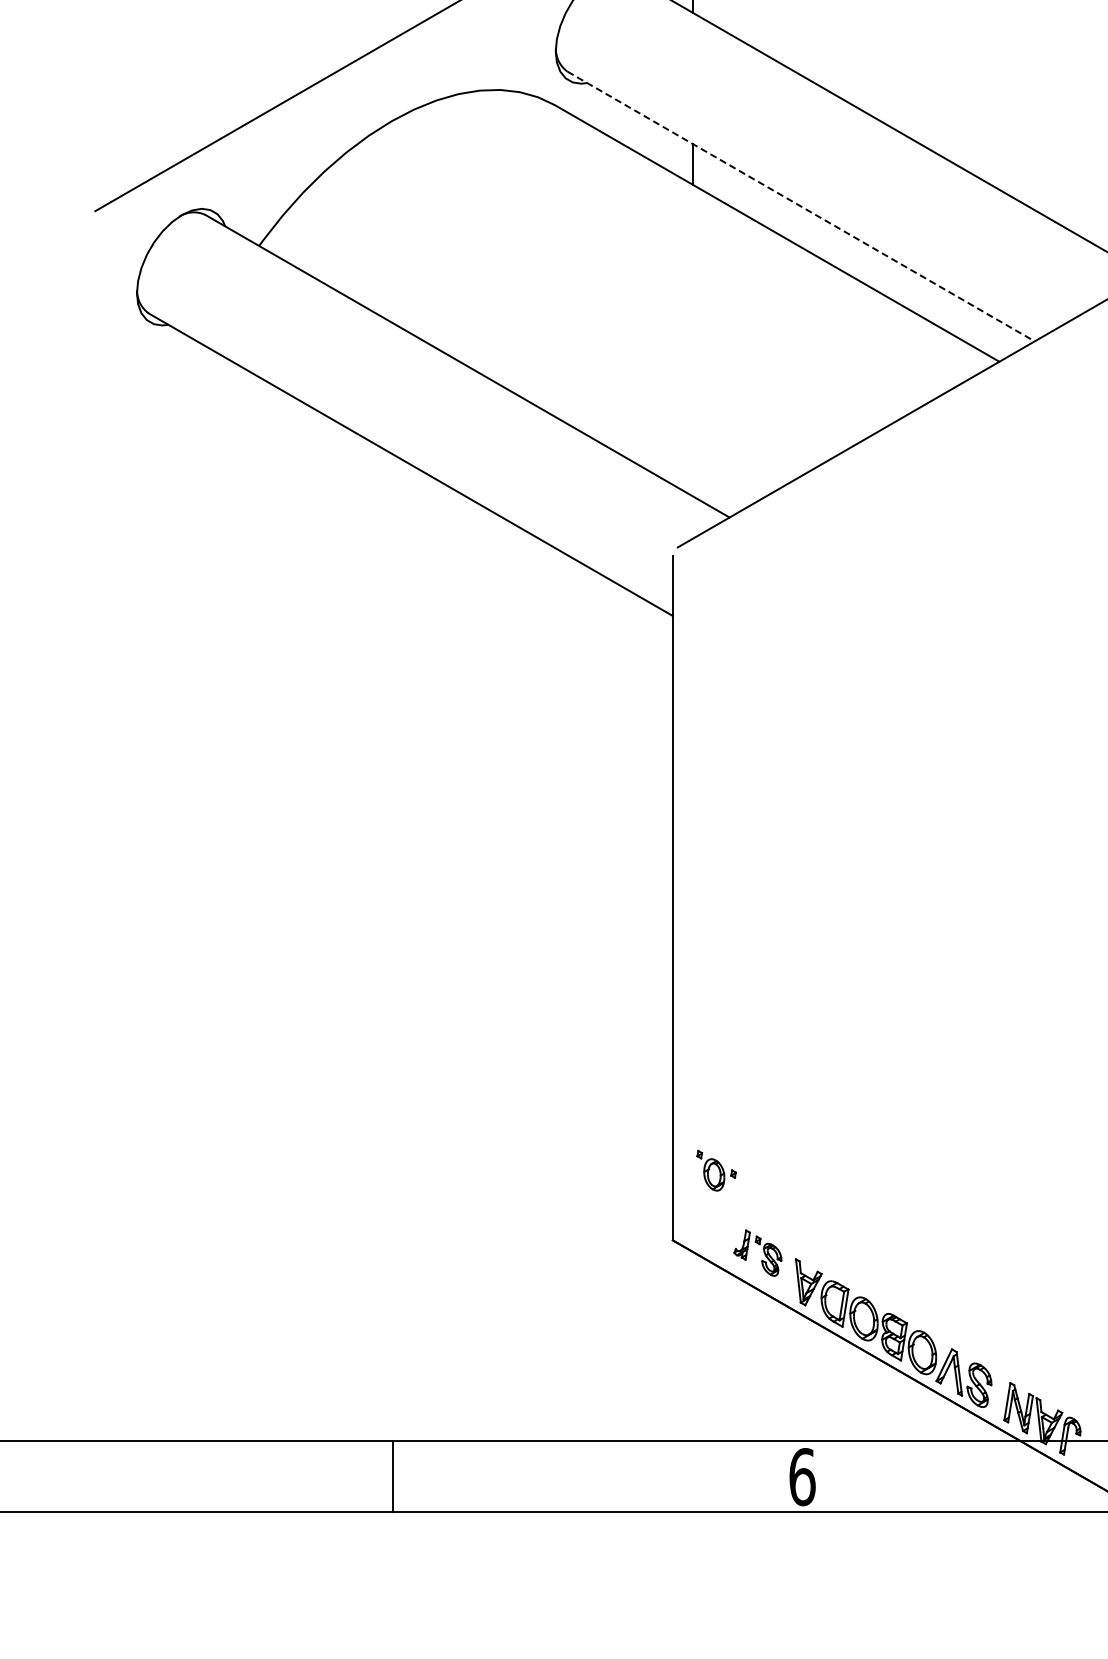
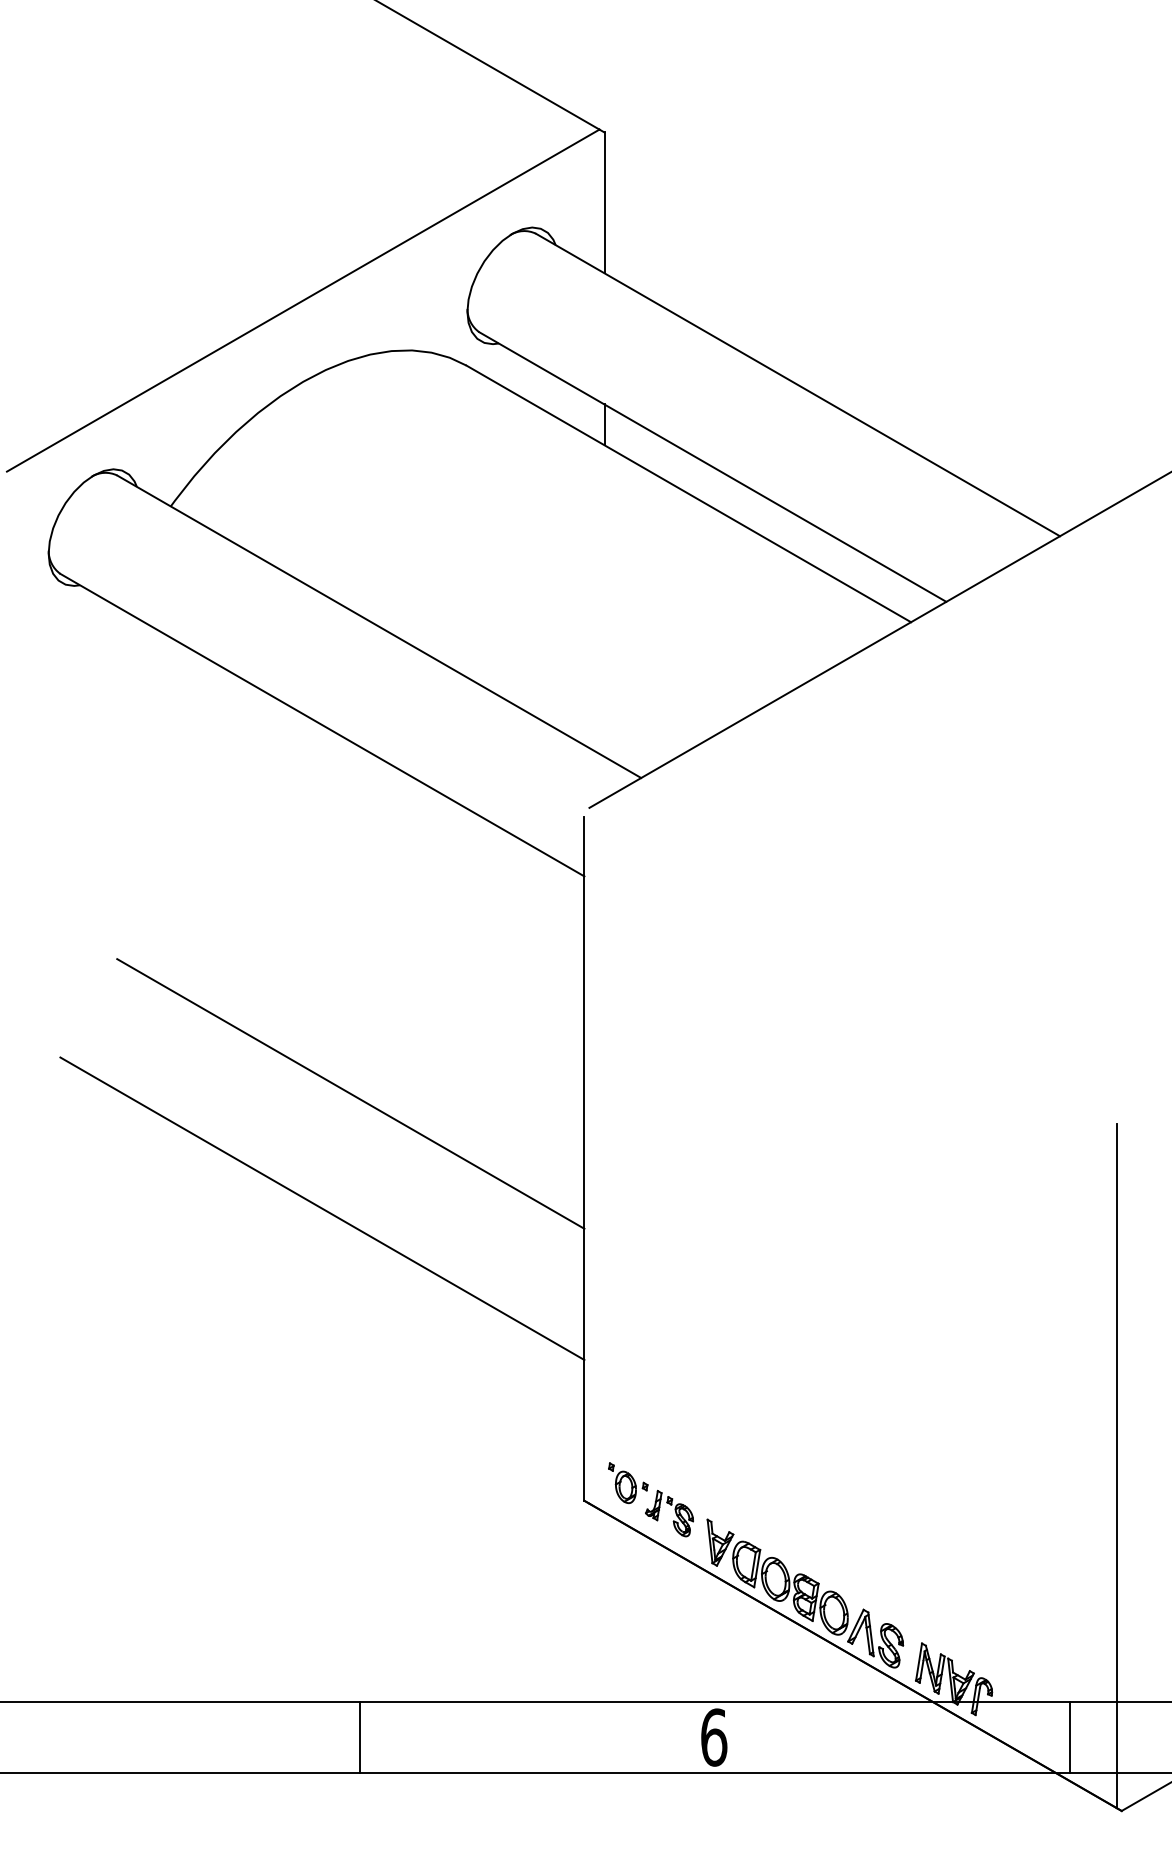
line: (800, 207) -> (712, 467), dashed -> solid
line: (438, 833) -> (350, 1093), added
line: (410, 948) -> (322, 1208), added
part: (716, 1171) -> (628, 1483), moved
line: (392, 1476) -> (359, 1736), moved

